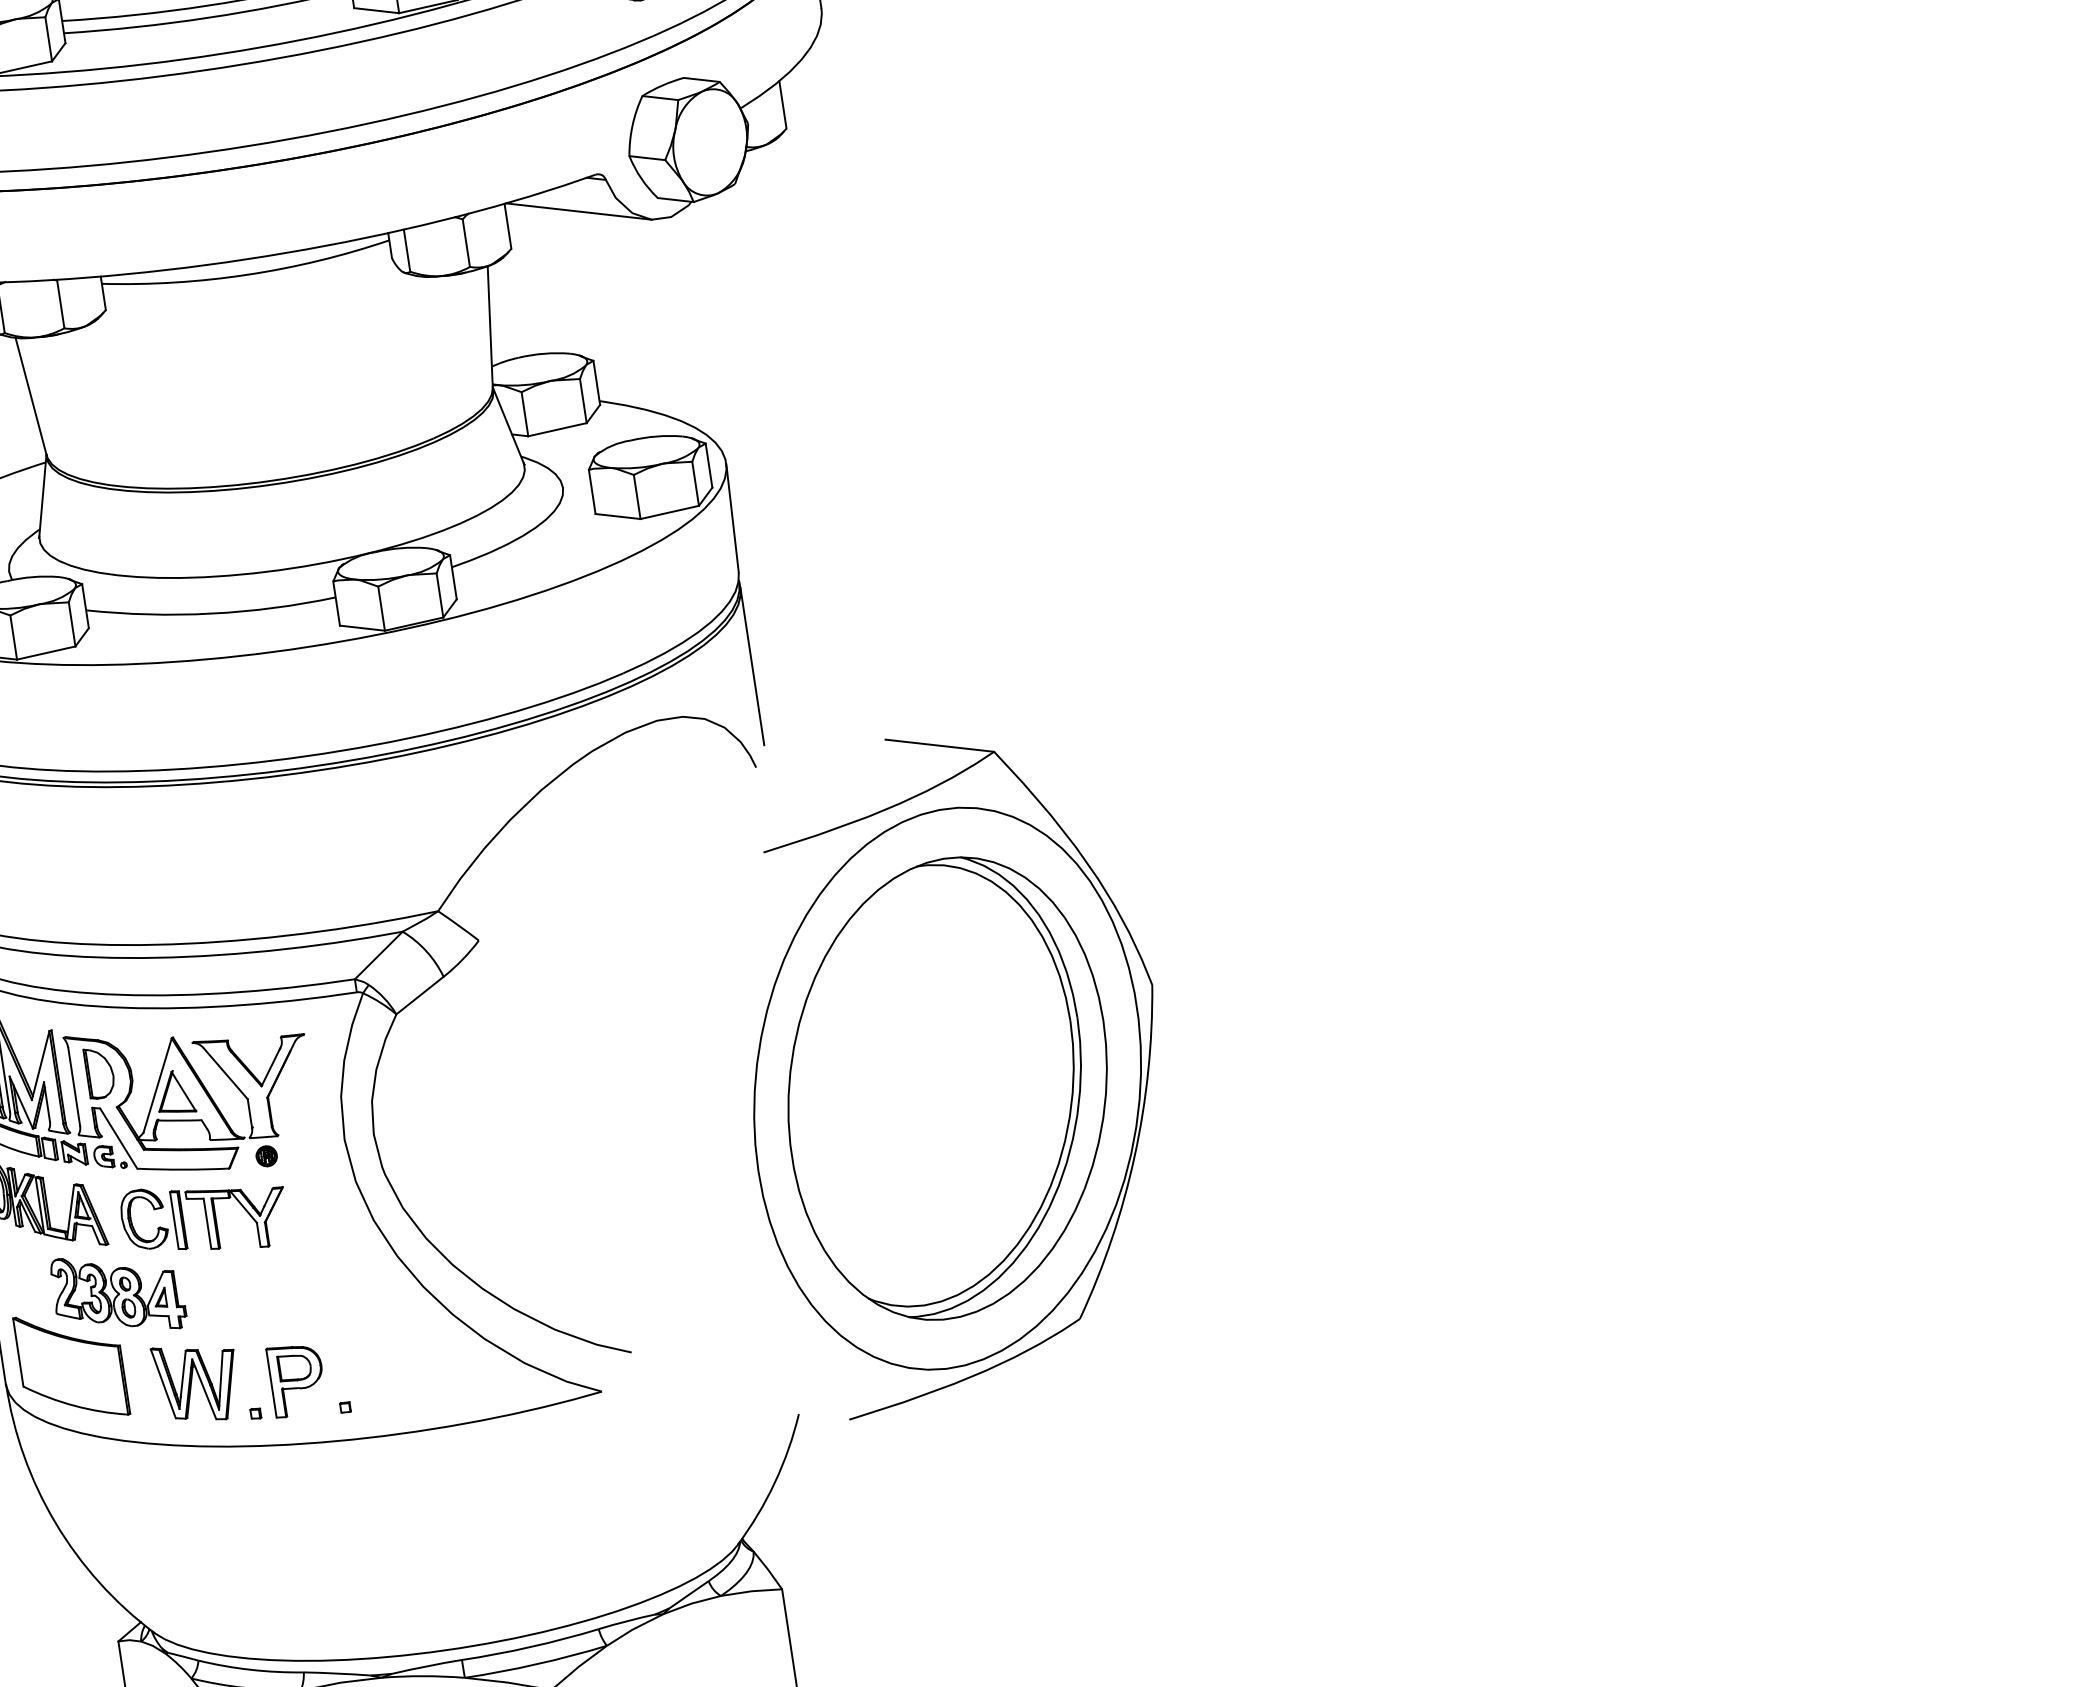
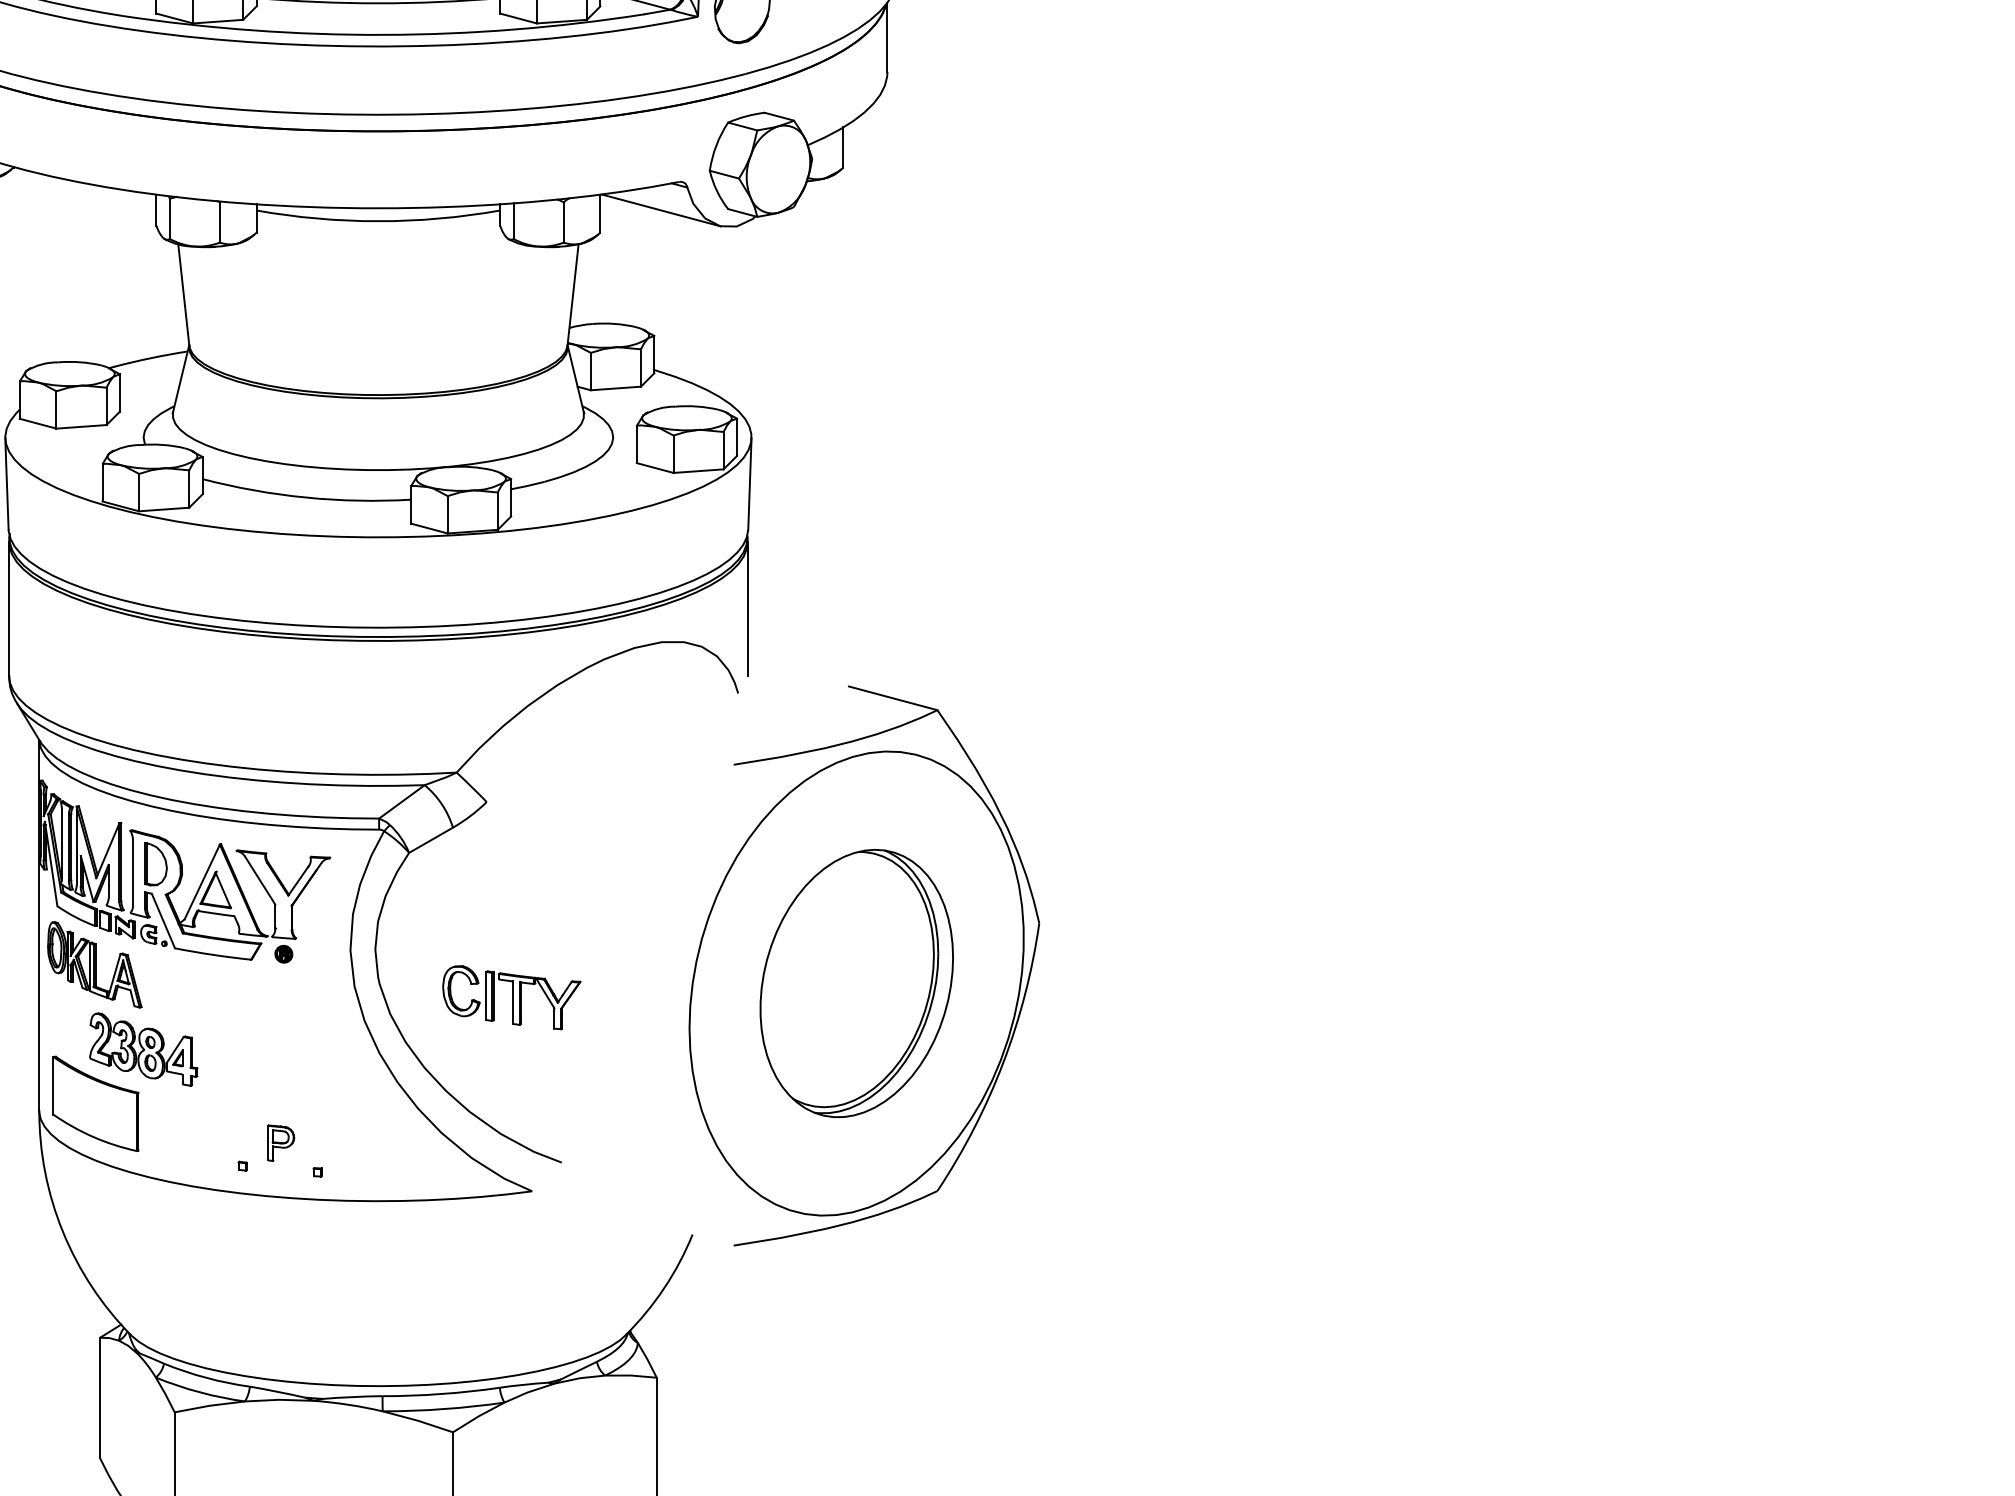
part: (947, 1088) -> (856, 983), size x0.7
part: (204, 1217) -> (511, 997), moved
part: (296, 1378) -> (280, 1142), size x0.6
part: (196, 1381) -> (197, 1132), removed

